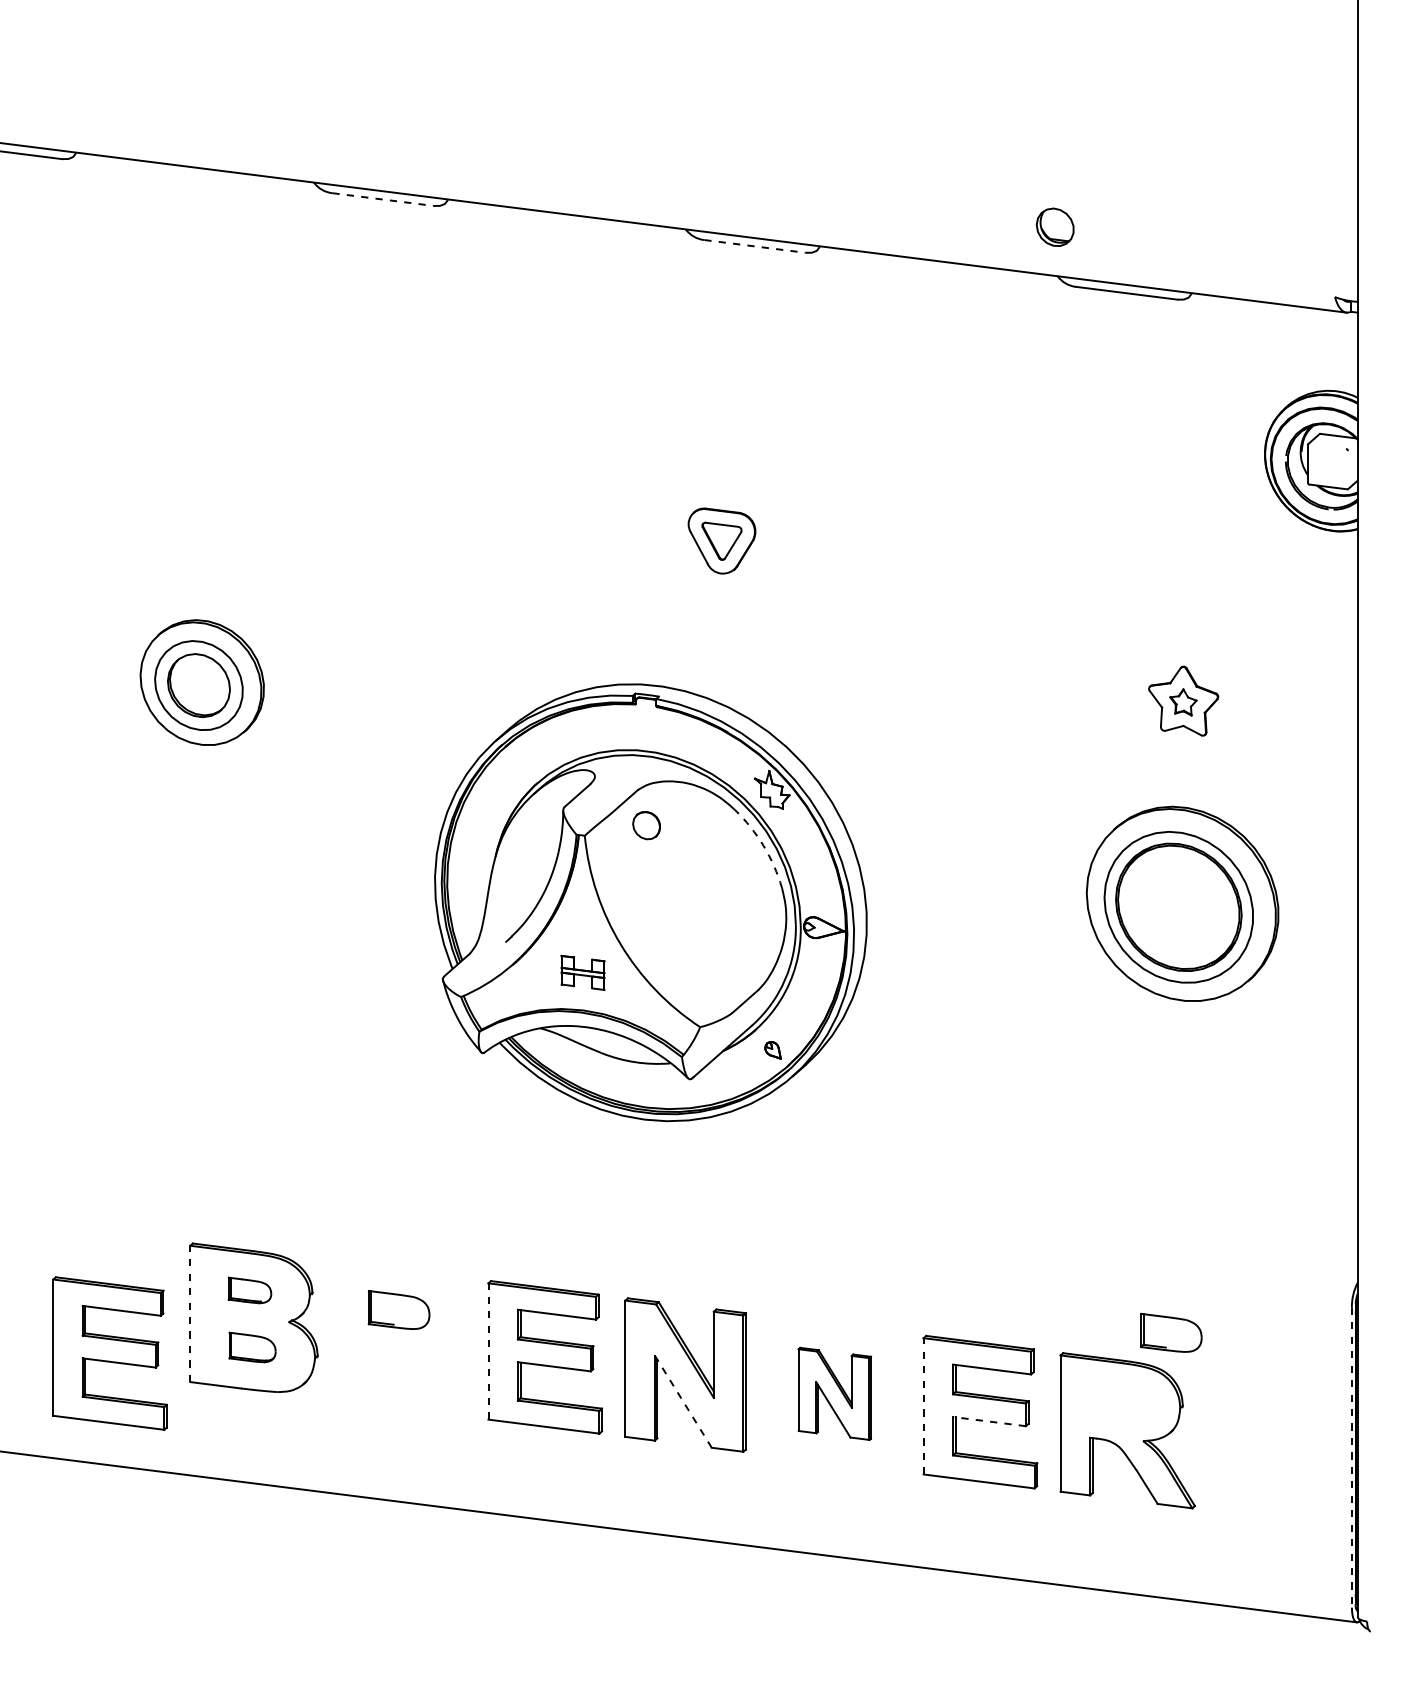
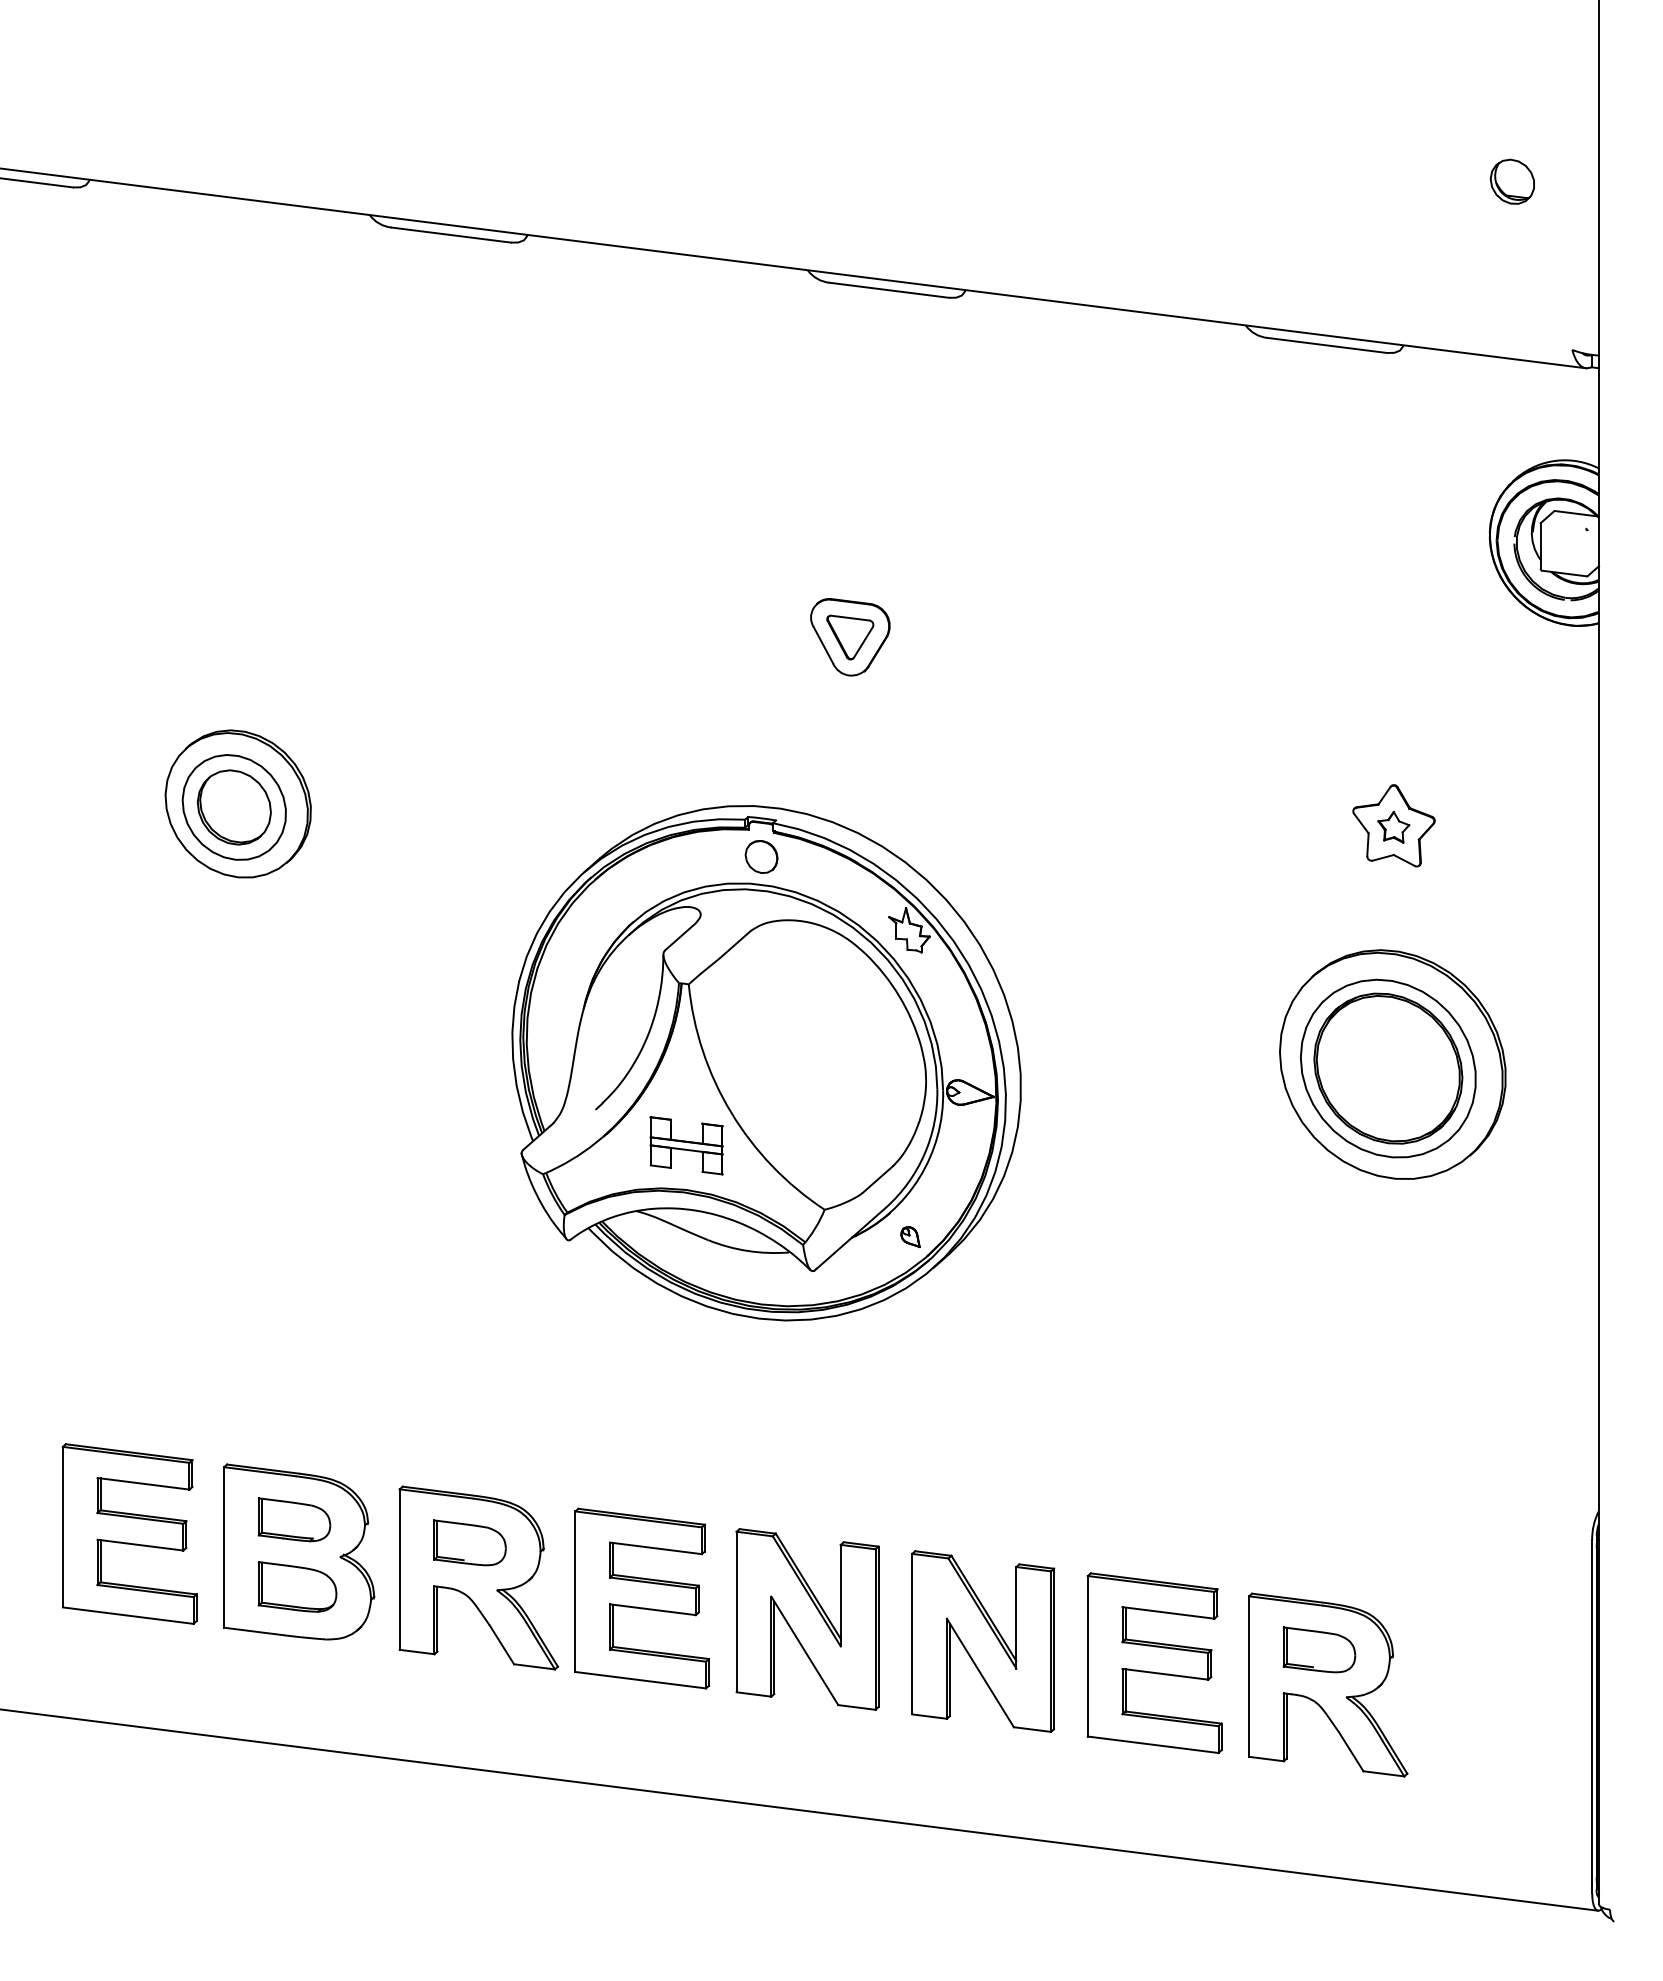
line: (383, 199) -> (451, 235), dashed -> solid
part: (1054, 226) -> (1511, 180), moved
line: (755, 246) -> (889, 290), dashed -> solid
part: (646, 825) -> (761, 856), moved
arc: (763, 845) -> (899, 995), dashed -> solid
part: (582, 972) -> (686, 1145), size x1.43
part: (249, 1290) -> (293, 1519), size x1.43
line: (190, 1313) -> (224, 1546), dashed -> solid
part: (1171, 1332) -> (1319, 1649), moved
part: (406, 1339) -> (478, 1577), added
part: (252, 1347) -> (297, 1587), size x1.43
line: (488, 1351) -> (575, 1591), dashed -> solid
part: (109, 1353) -> (129, 1534), moved
part: (834, 1393) -> (982, 1641), size x1.67
line: (683, 1401) -> (805, 1650), dashed -> solid
line: (923, 1405) -> (1087, 1655), dashed -> solid
line: (989, 1421) -> (1165, 1674), dashed -> solid
line: (1351, 1457) -> (1591, 1716), dashed -> solid

